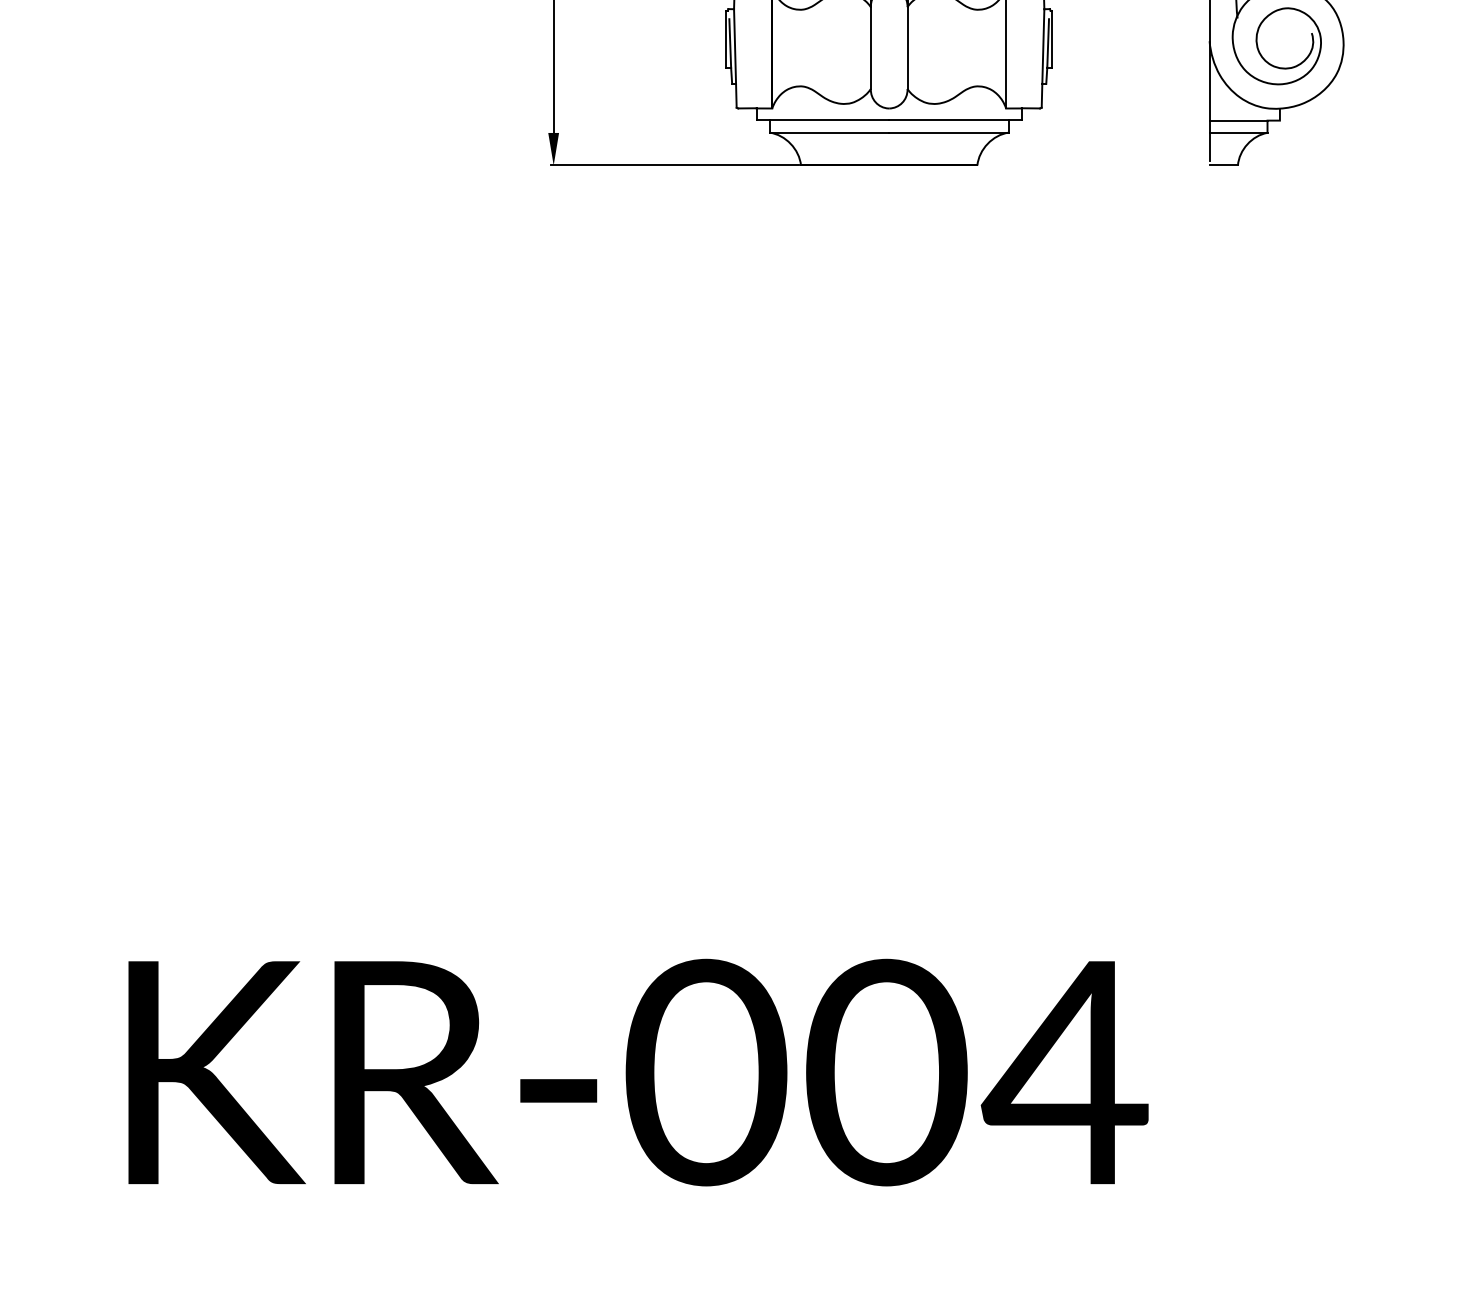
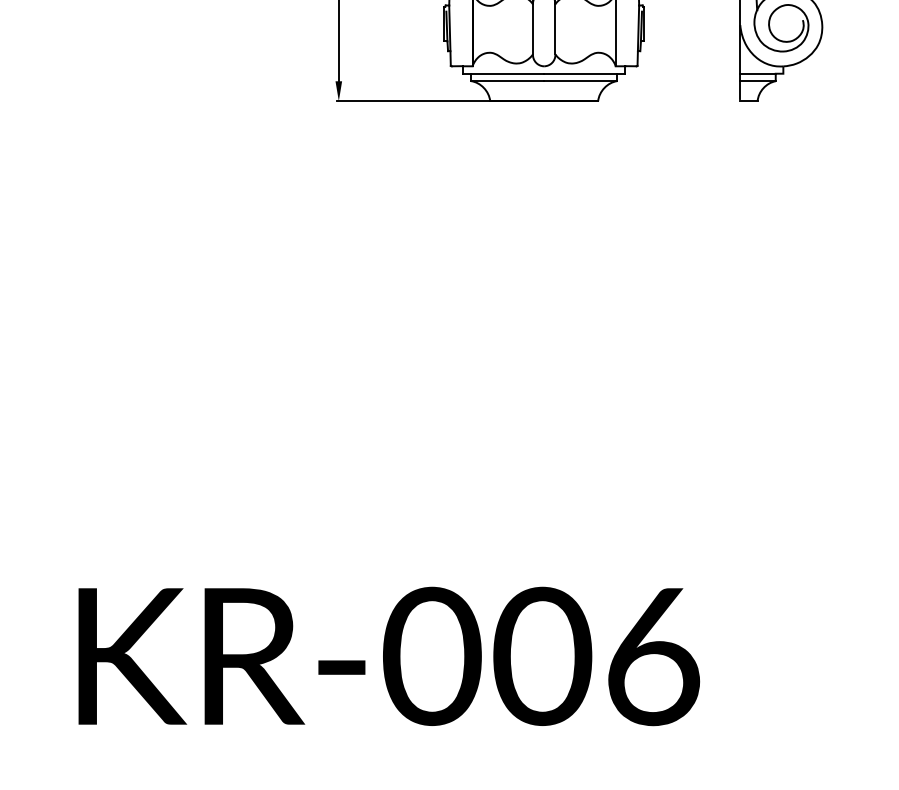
text: (1064, 1074) -> (651, 657), KR-004 -> KR-006

